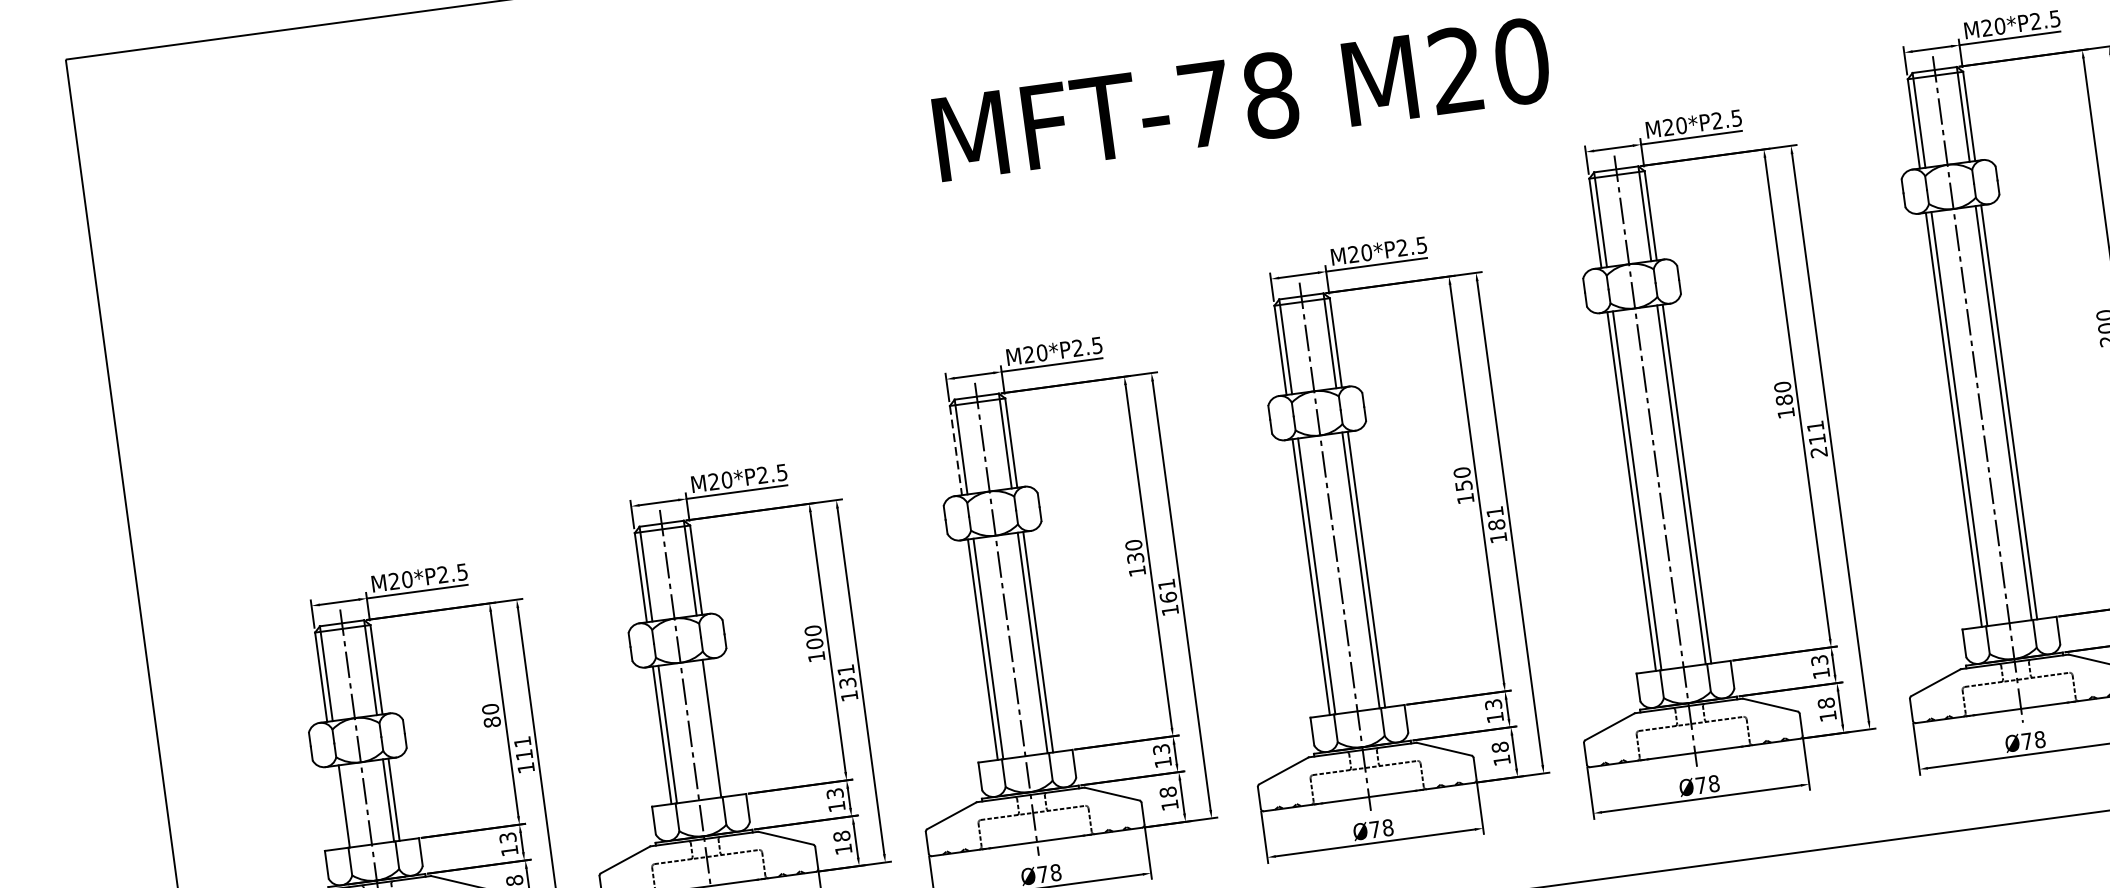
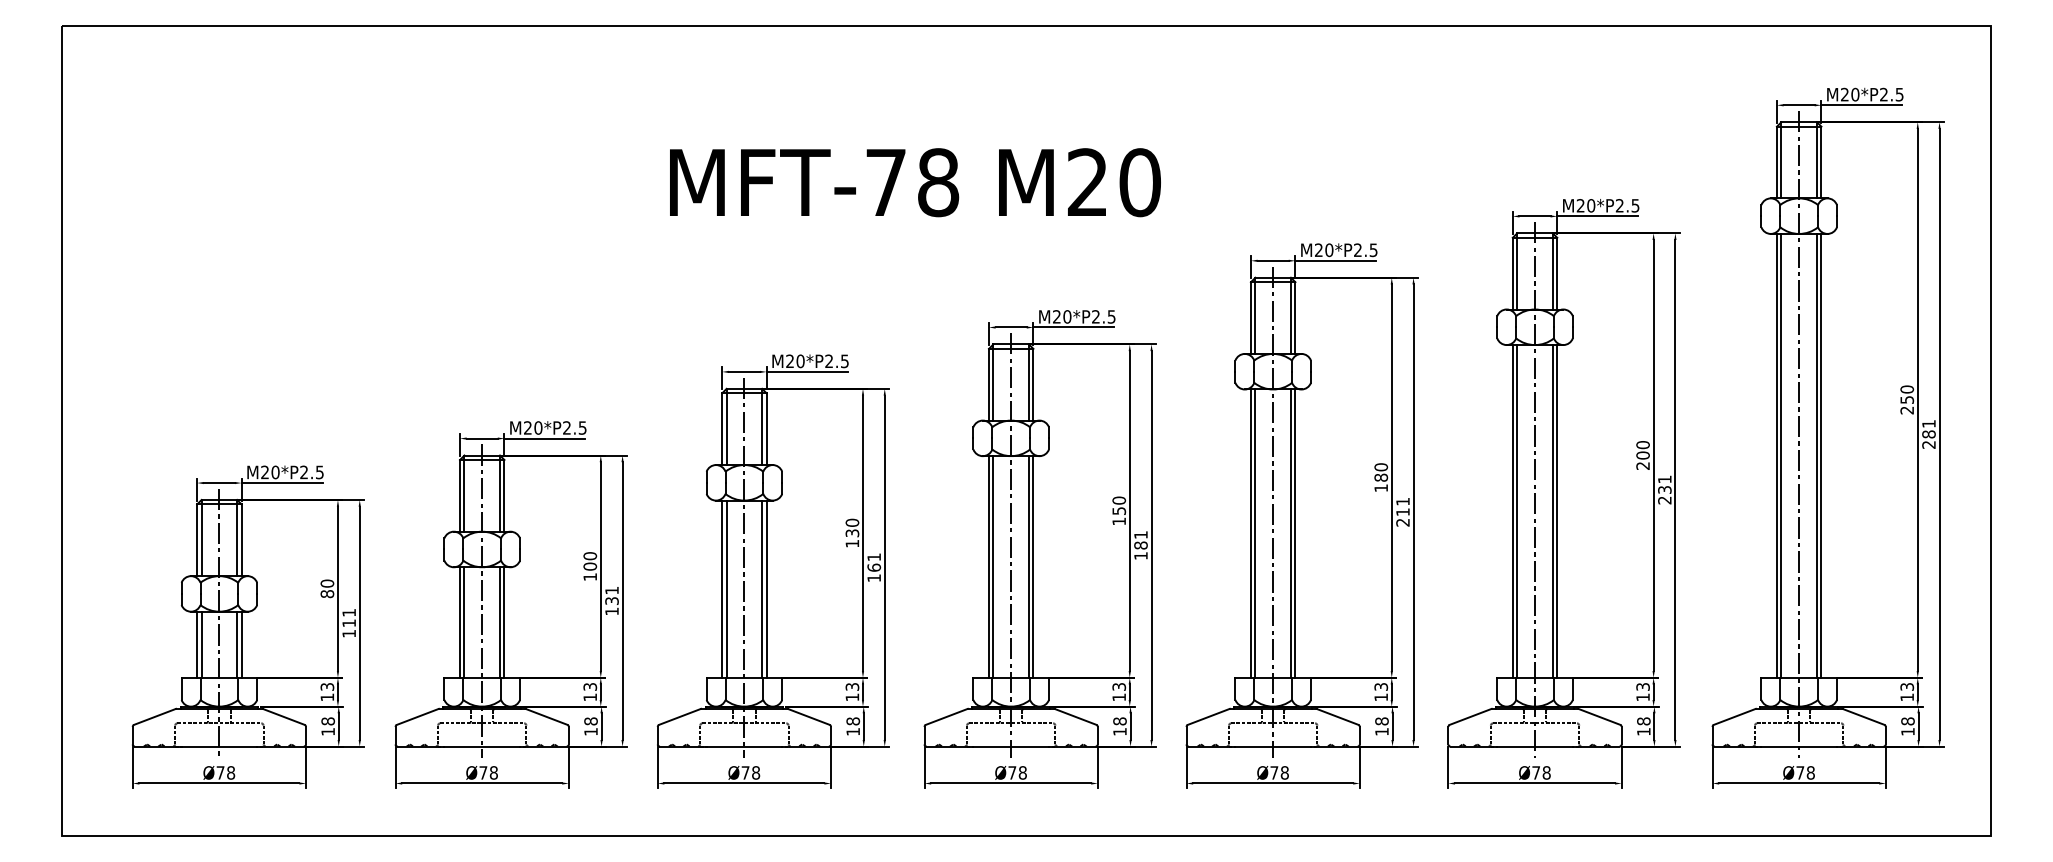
text: (1242, 99) -> (915, 182), moved
line: (956, 450) -> (722, 429), dashed -> solid
line: (717, 727) -> (504, 622), added
line: (339, 806) -> (197, 644), added

